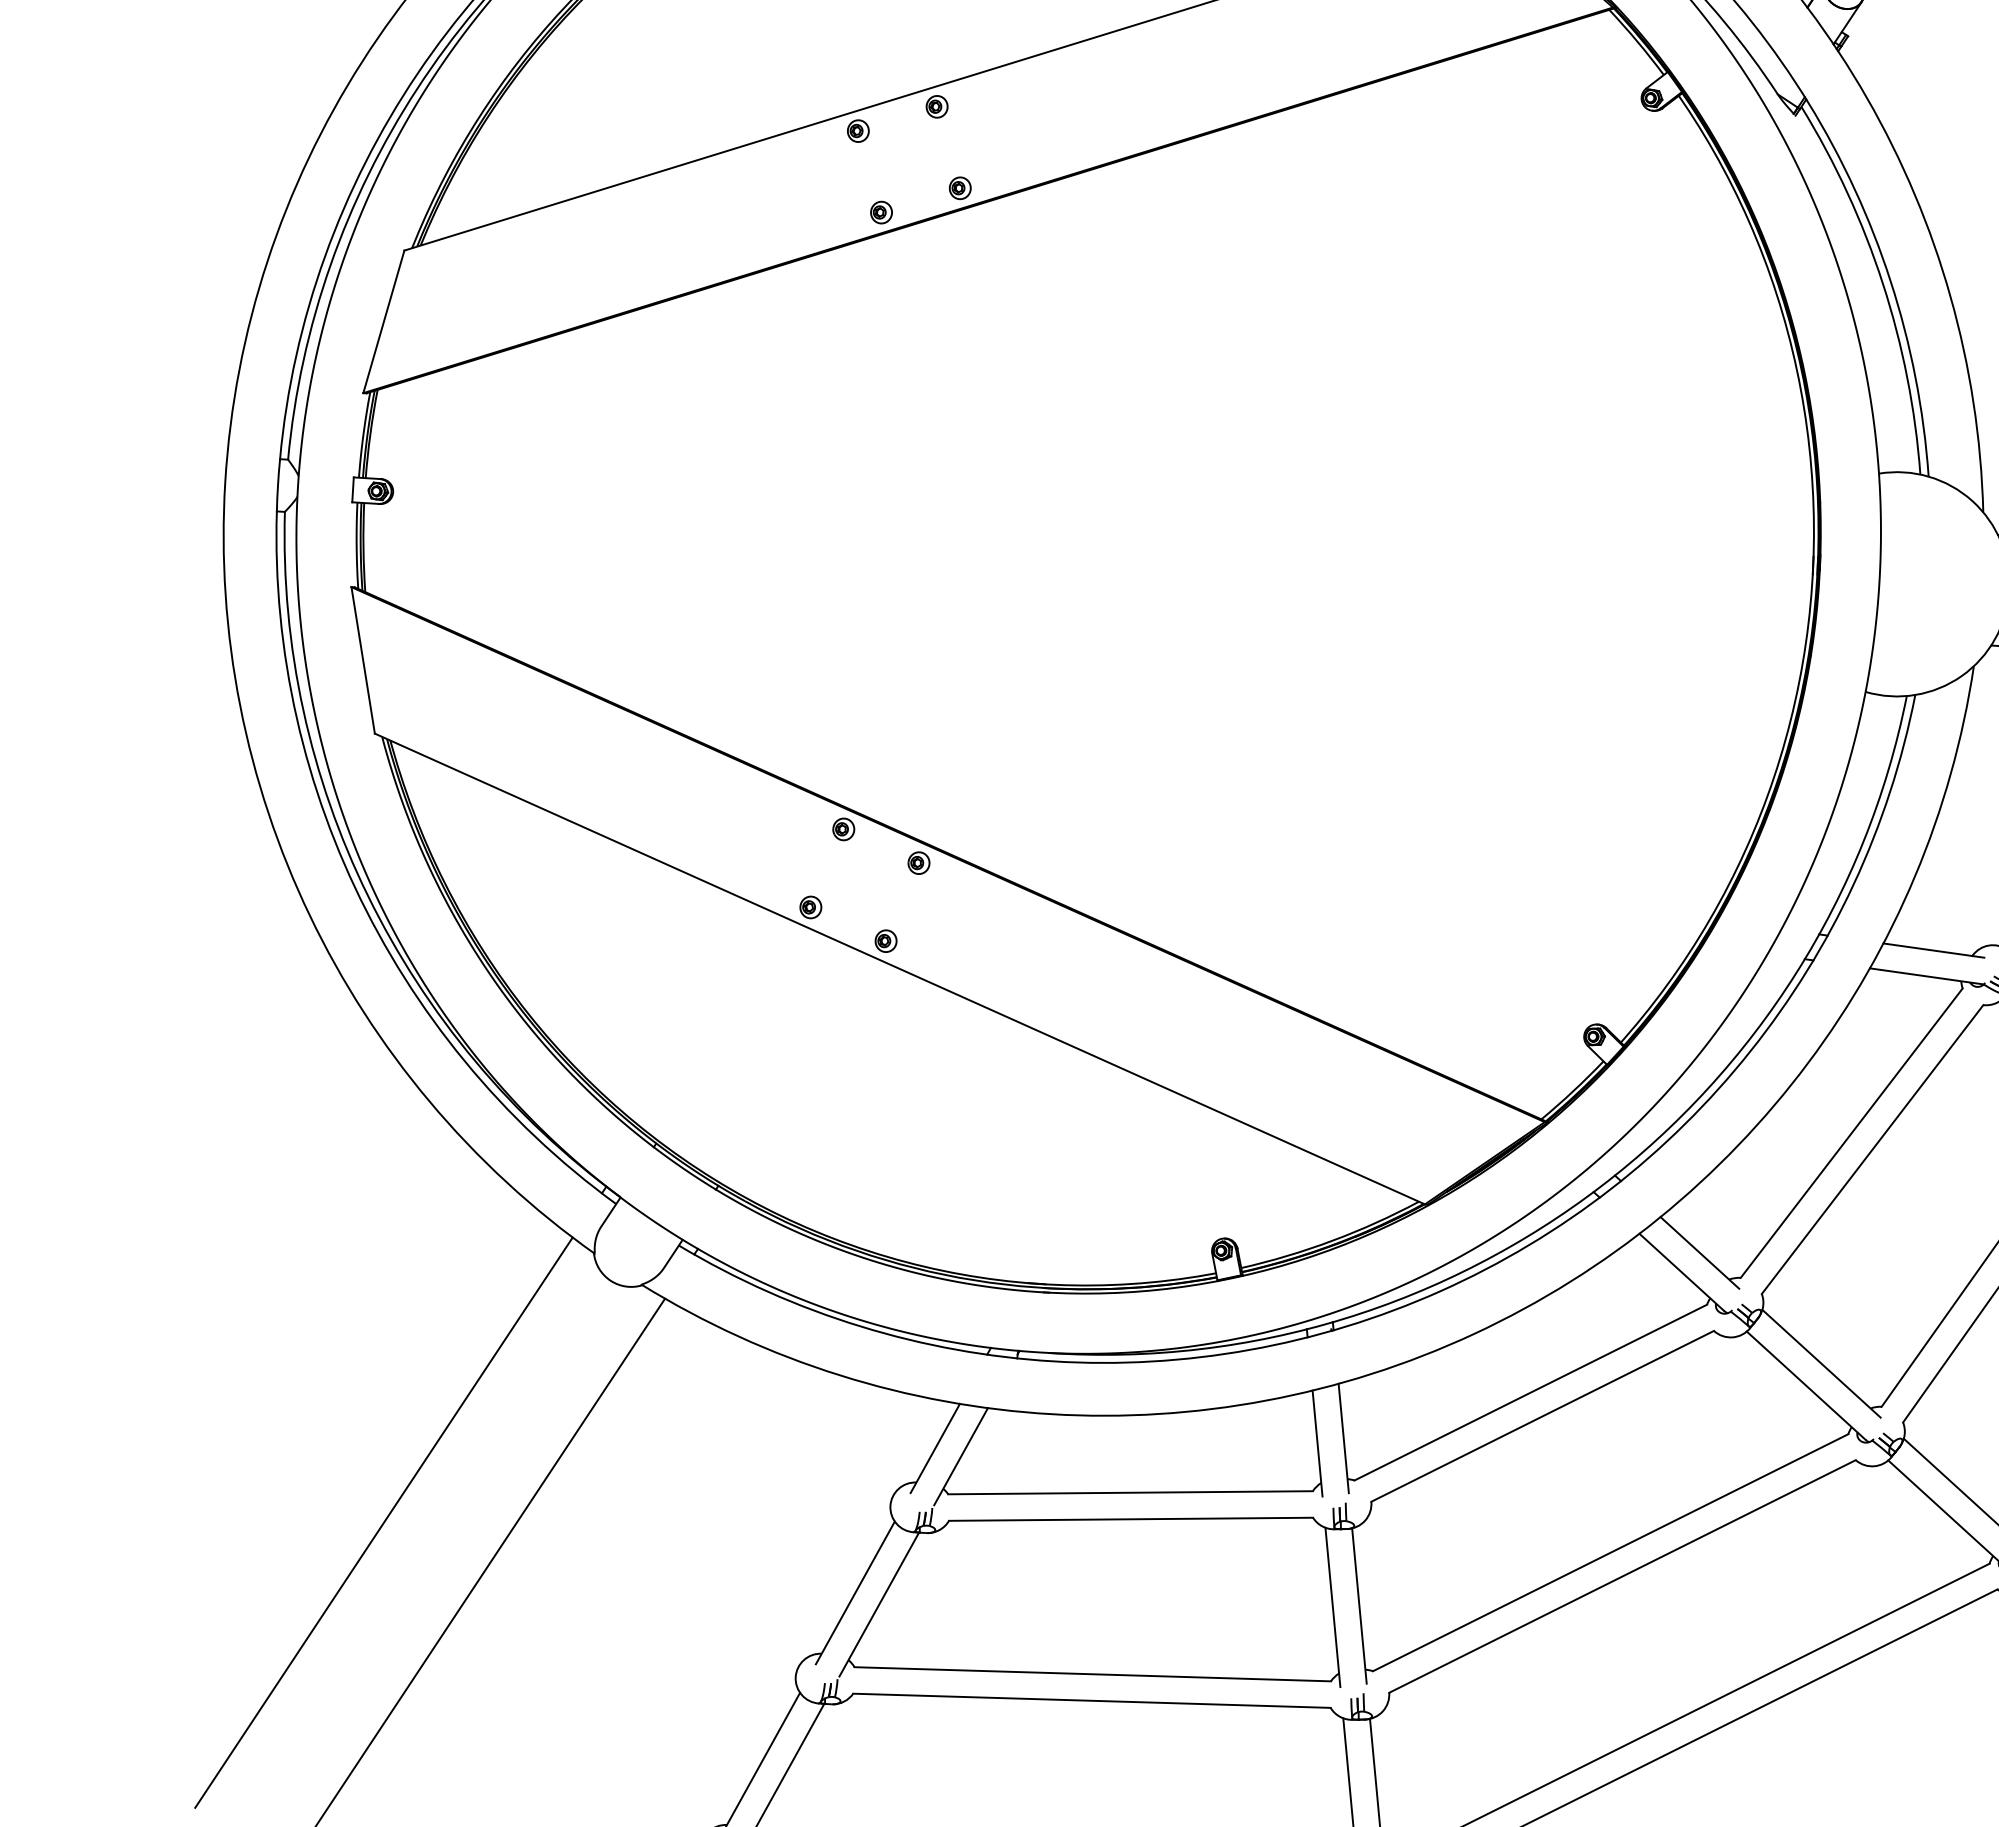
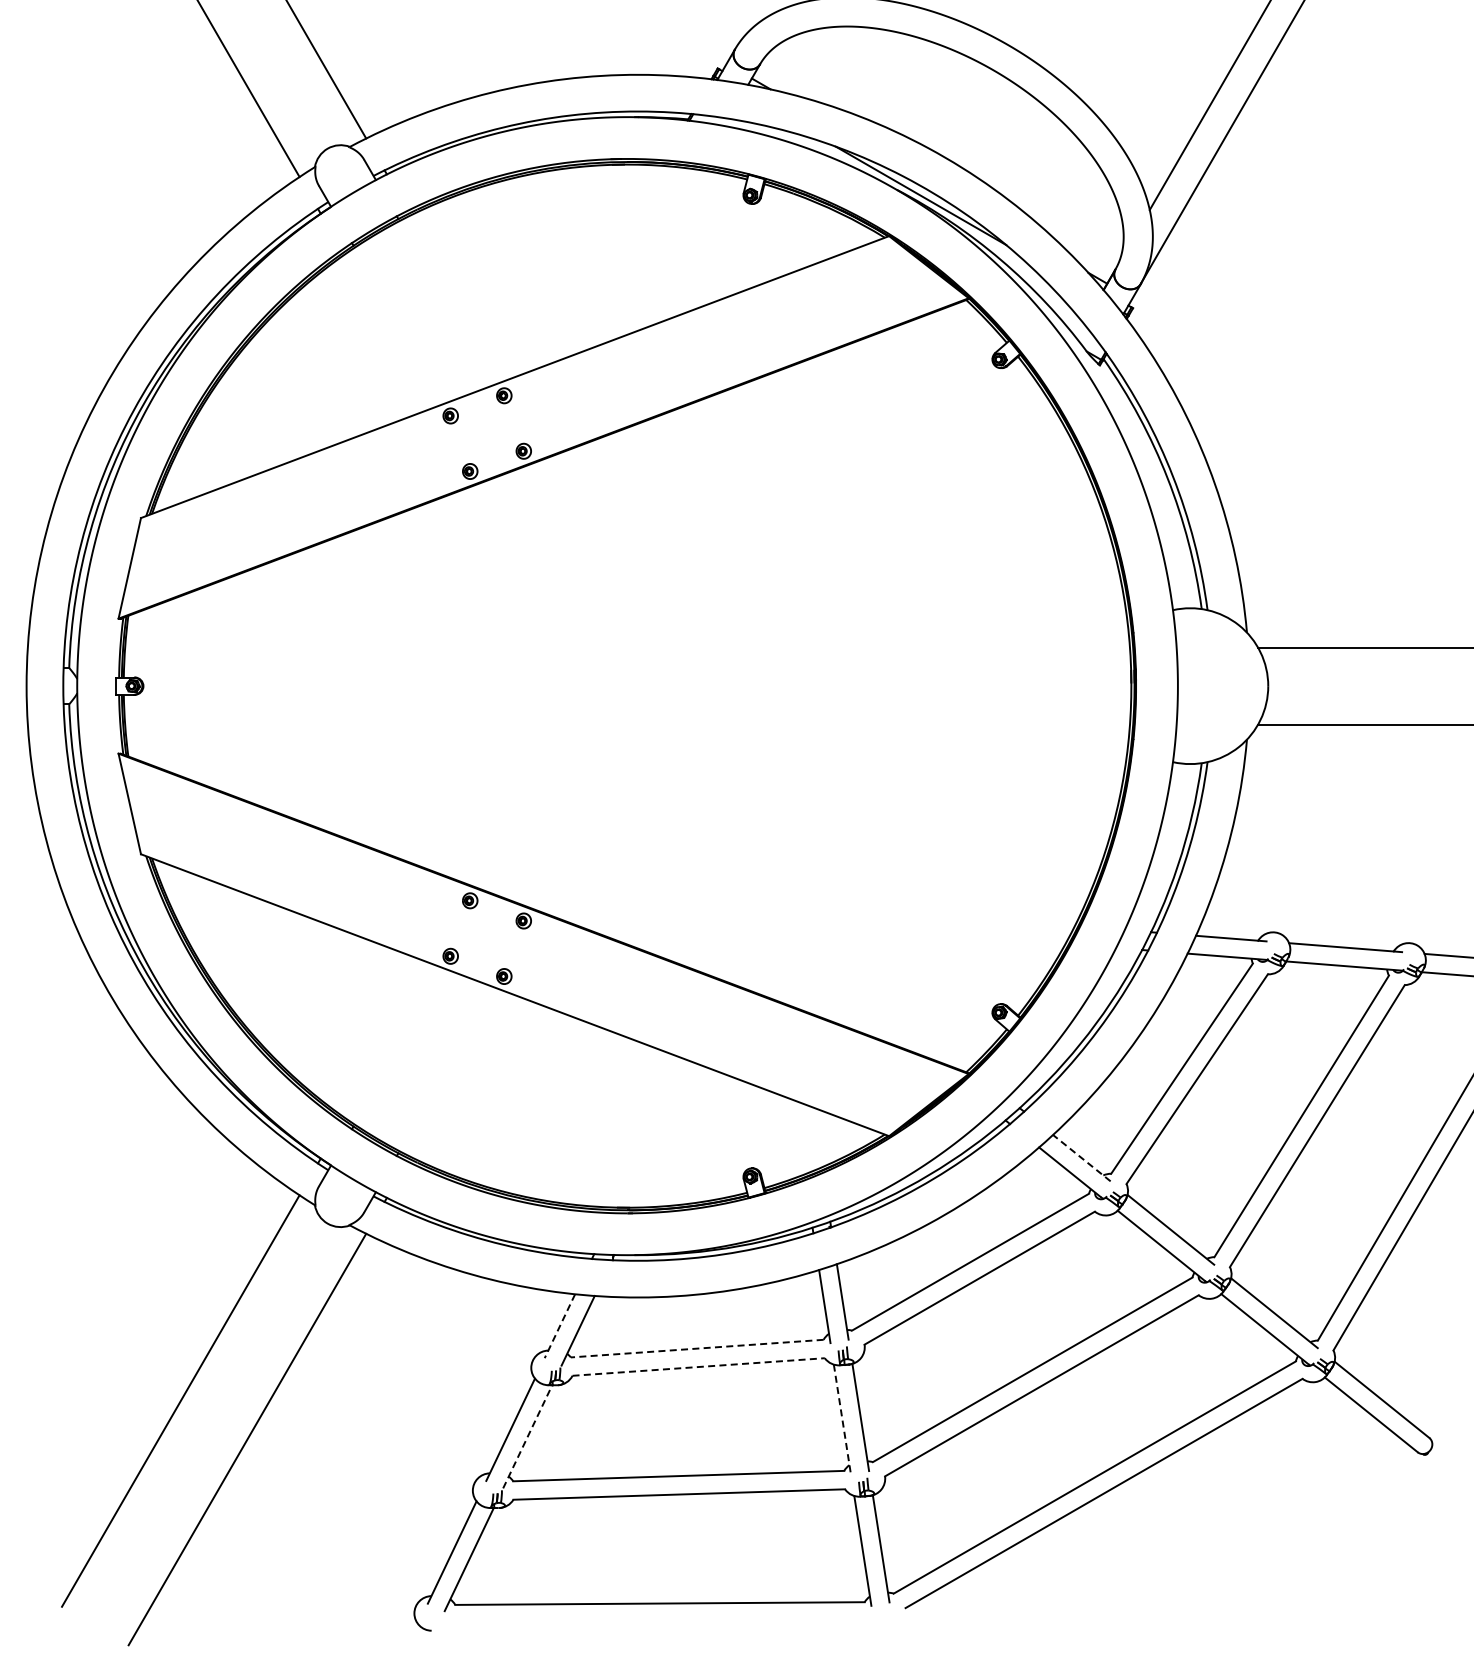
line: (1699, 1253) -> (1081, 1158), solid -> dashed
line: (934, 1448) -> (559, 1326), solid -> dashed
line: (1130, 1492) -> (697, 1348), solid -> dashed
line: (1132, 1518) -> (699, 1366), solid -> dashed
line: (878, 1604) -> (527, 1436), solid -> dashed
line: (1333, 1607) -> (842, 1419), solid -> dashed

